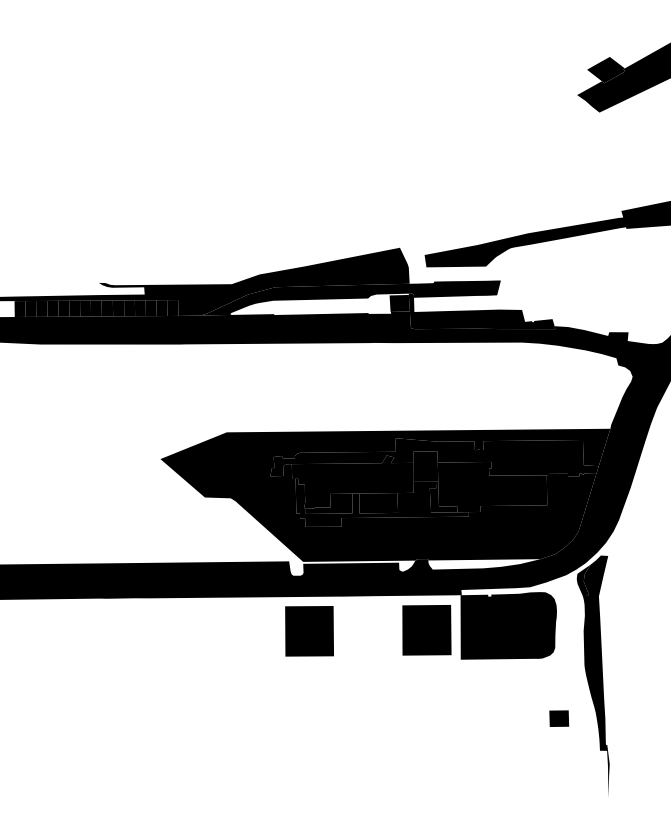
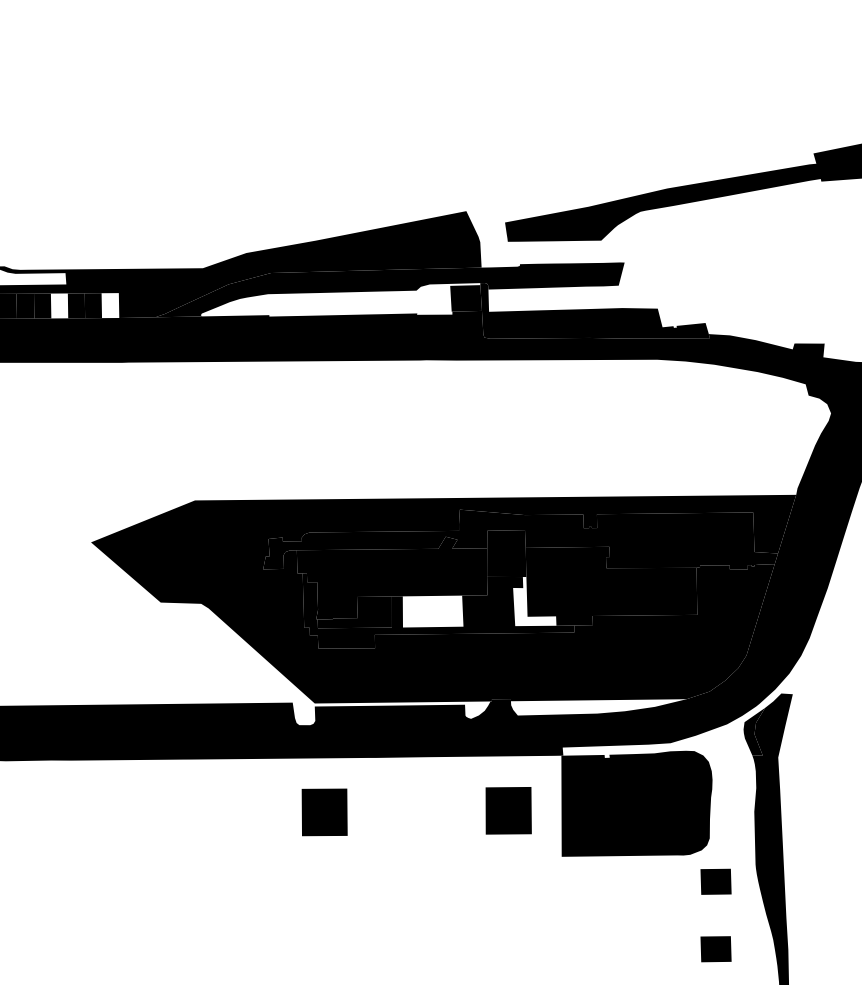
fill: (139, 308) -> (58, 306), removed
fill: (172, 308) -> (109, 306), removed
fill: (443, 496) -> (534, 600), removed
fill: (378, 503) -> (432, 611), removed
part: (426, 630) -> (508, 811), size x0.6
part: (309, 631) -> (324, 812), size x0.6
part: (559, 675) -> (716, 881), added

